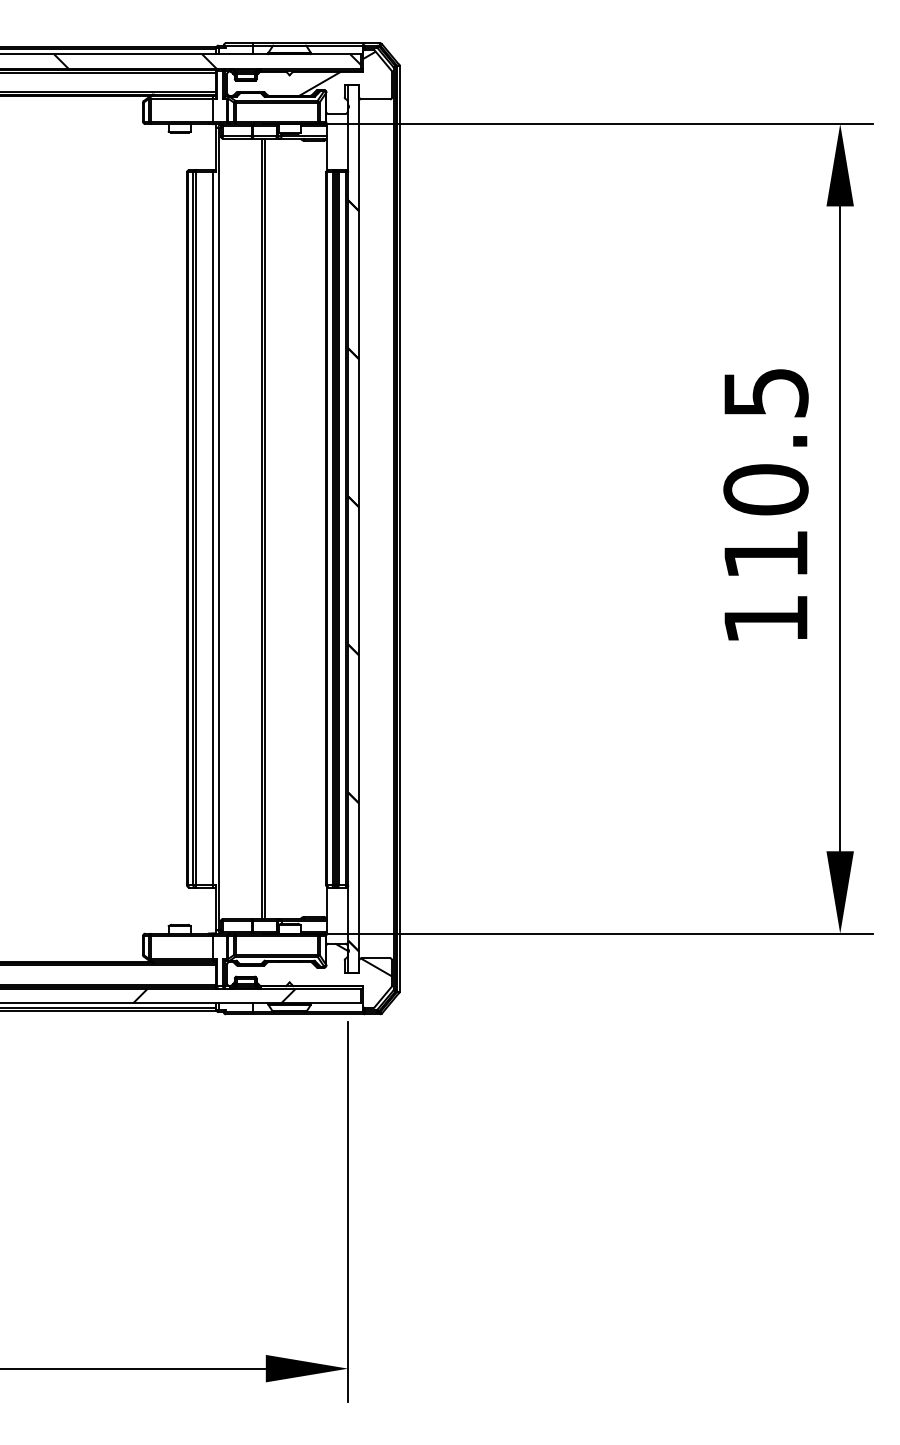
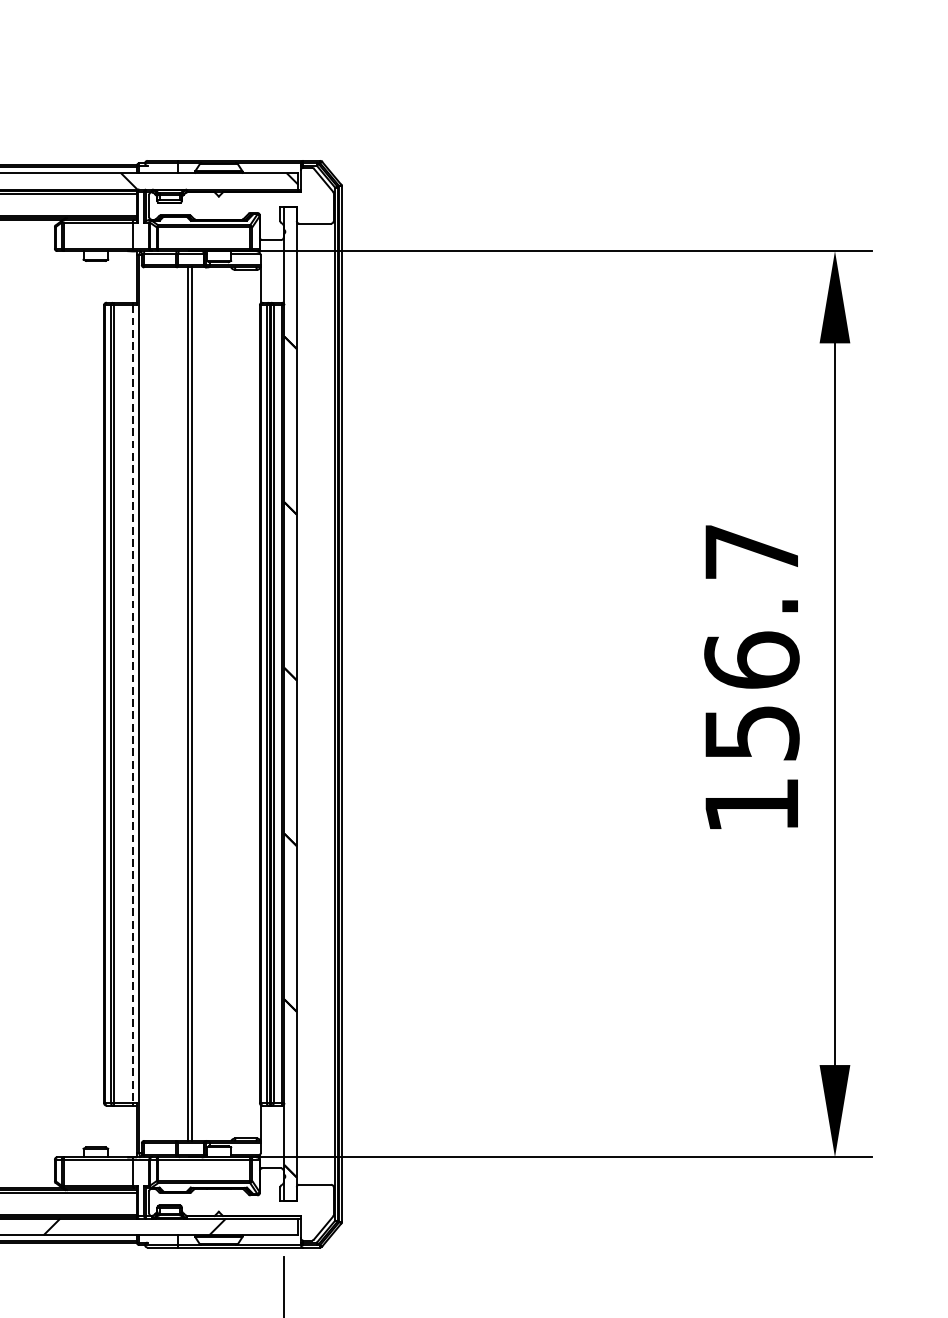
hatch: (337, 73) -> (272, 194), removed
text: (765, 473) -> (751, 642), 110.5 -> 156.7
line: (213, 528) -> (133, 703), solid -> dashed
hatch: (363, 959) -> (301, 1186), removed

